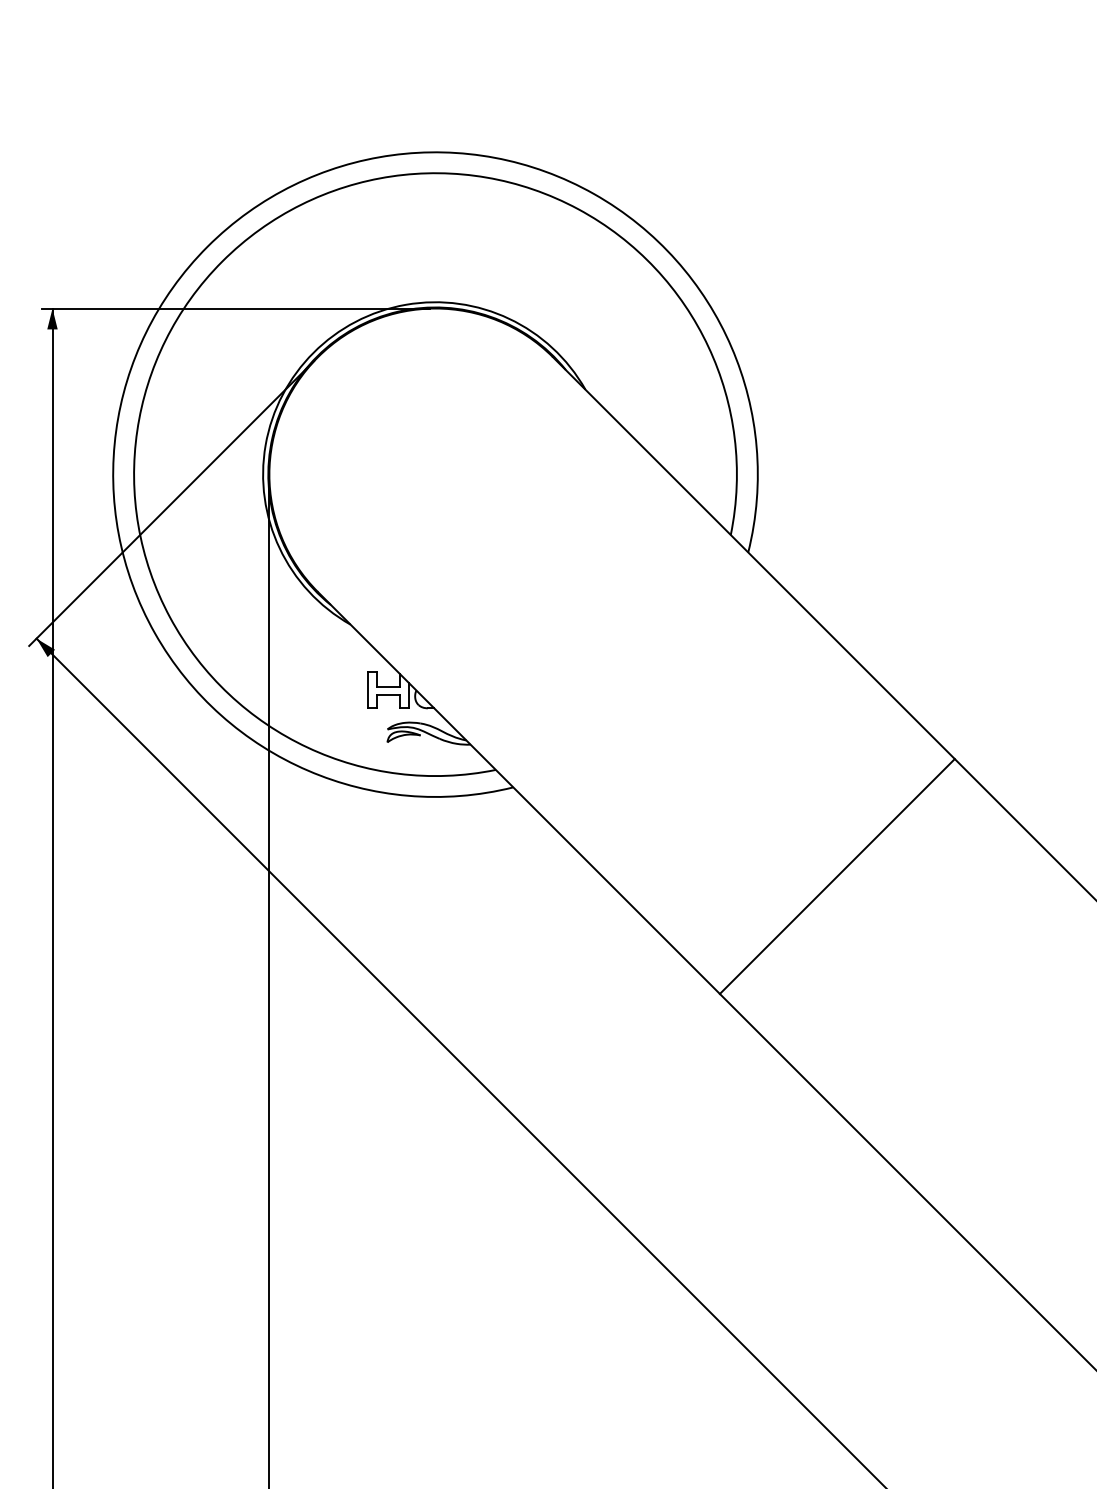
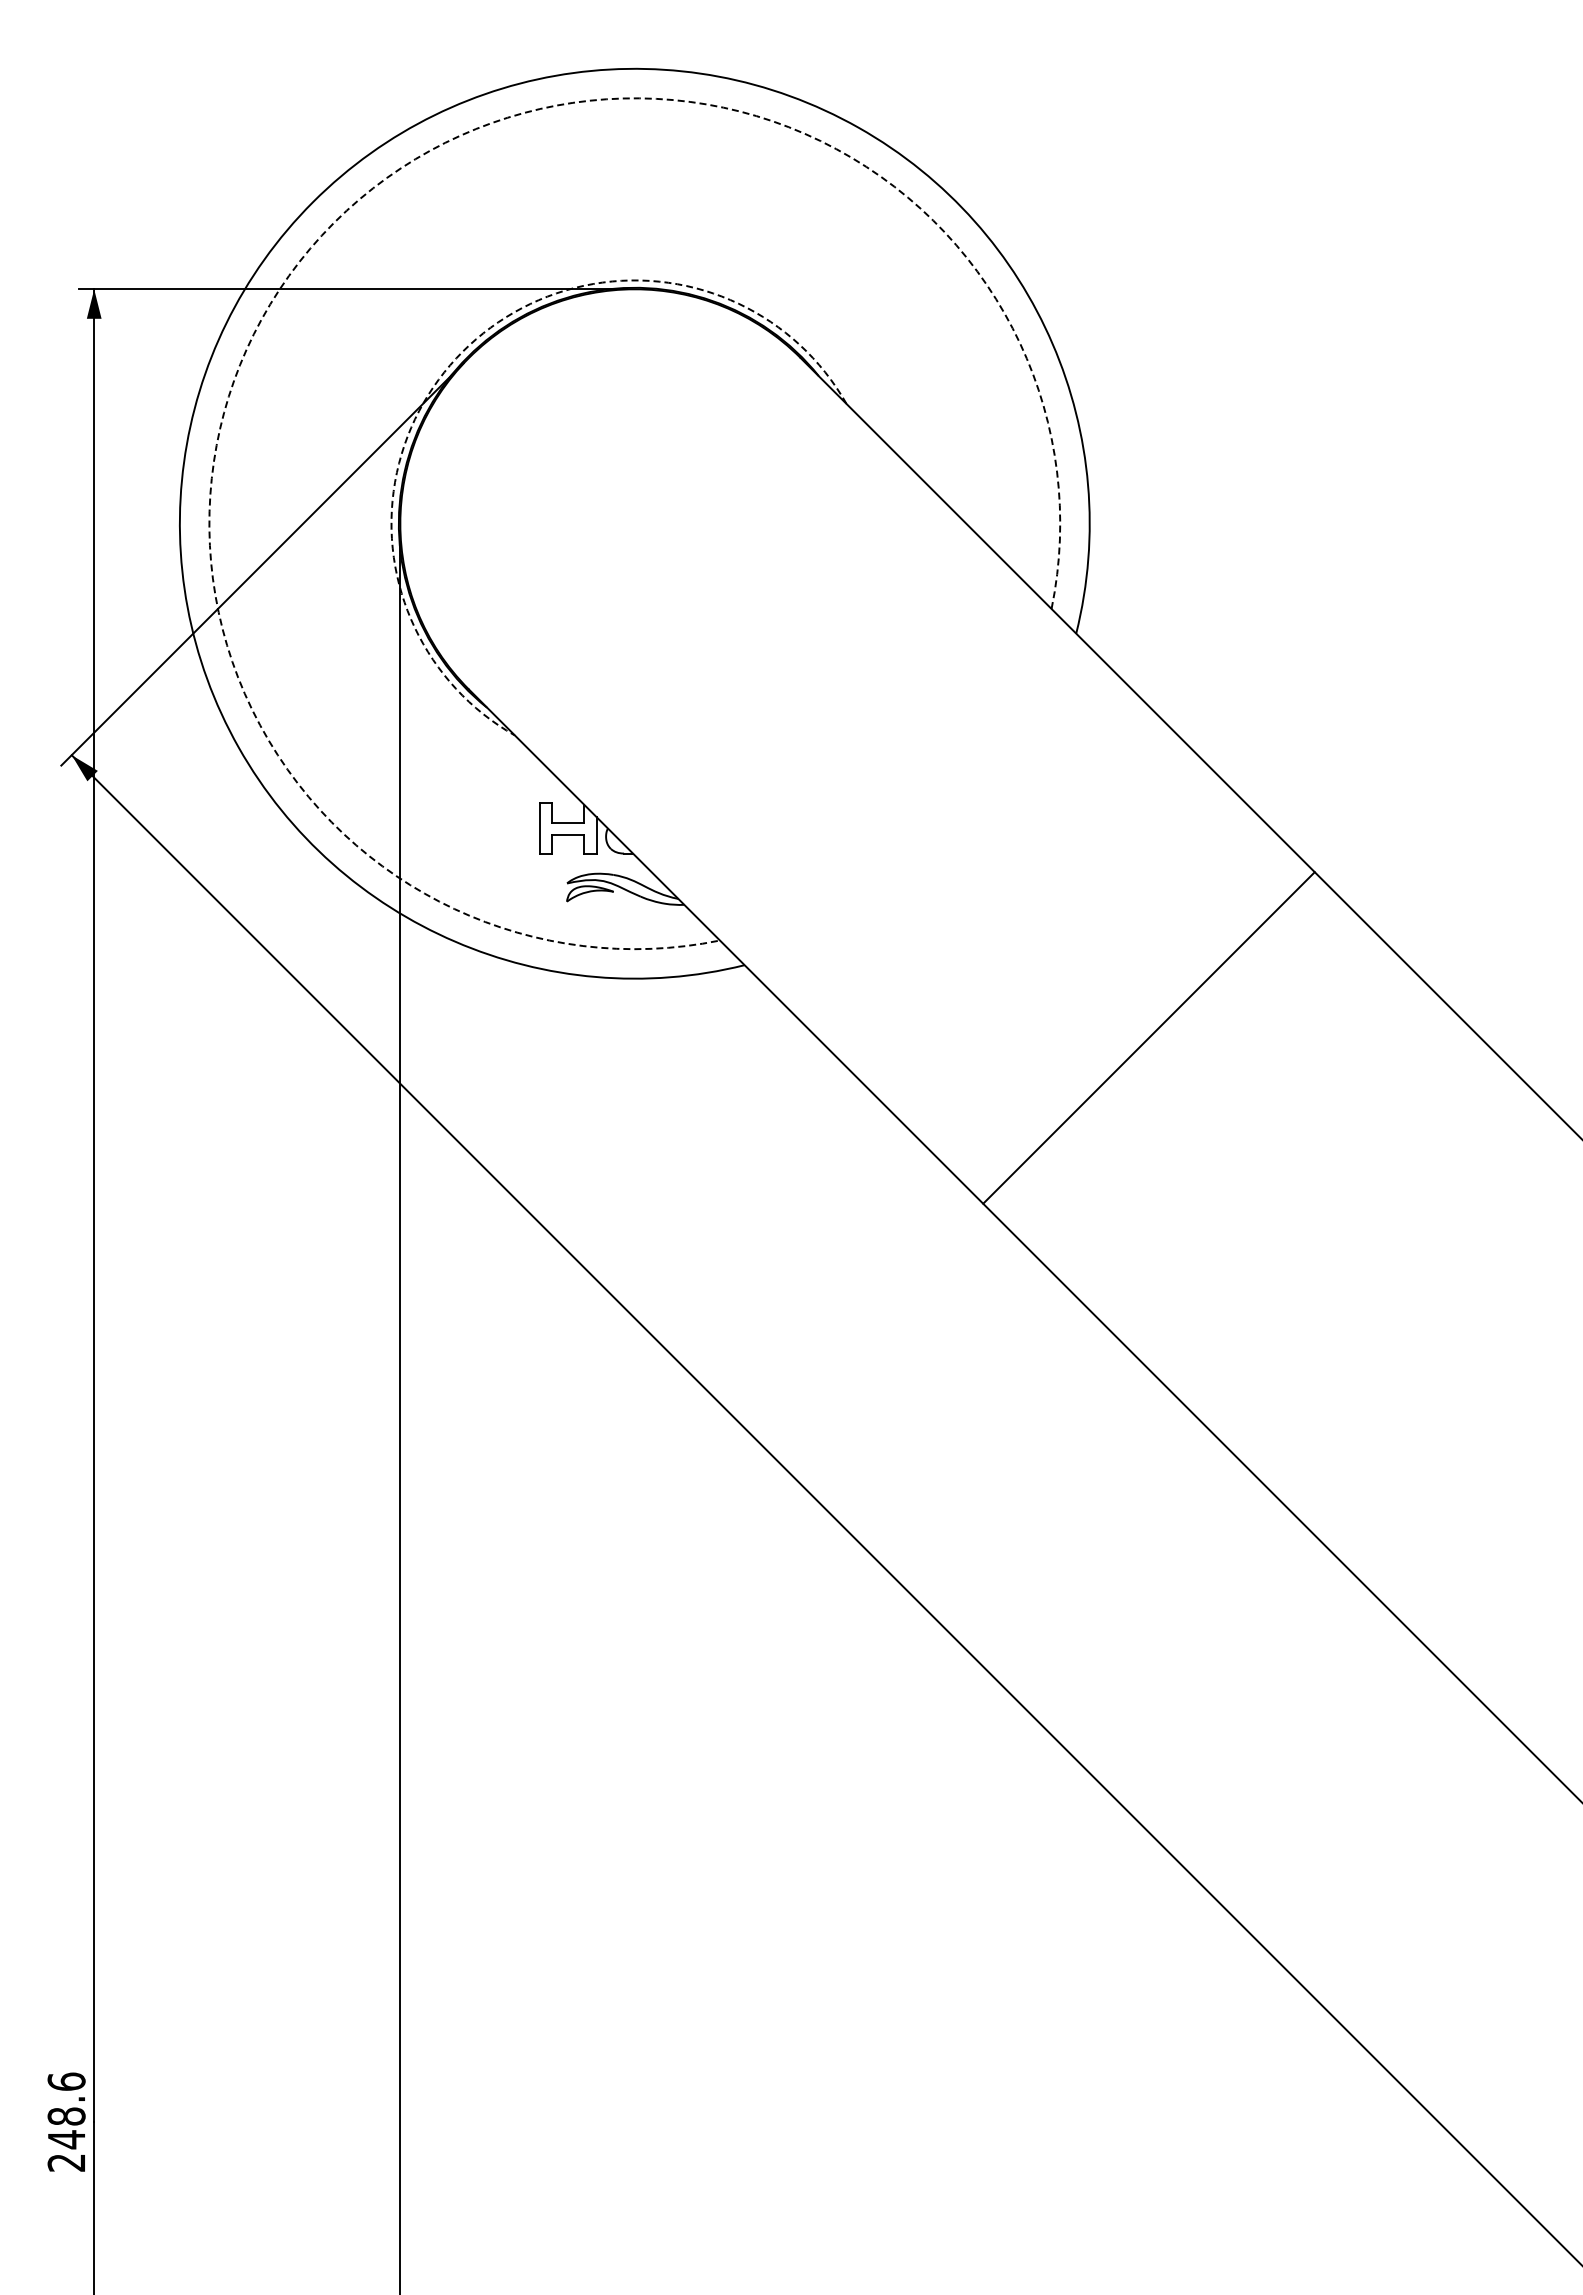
arc: (222, 261) -> (333, 222), solid -> dashed
arc: (313, 352) -> (462, 351), solid -> dashed
line: (837, 876) -> (1148, 1037), moved

